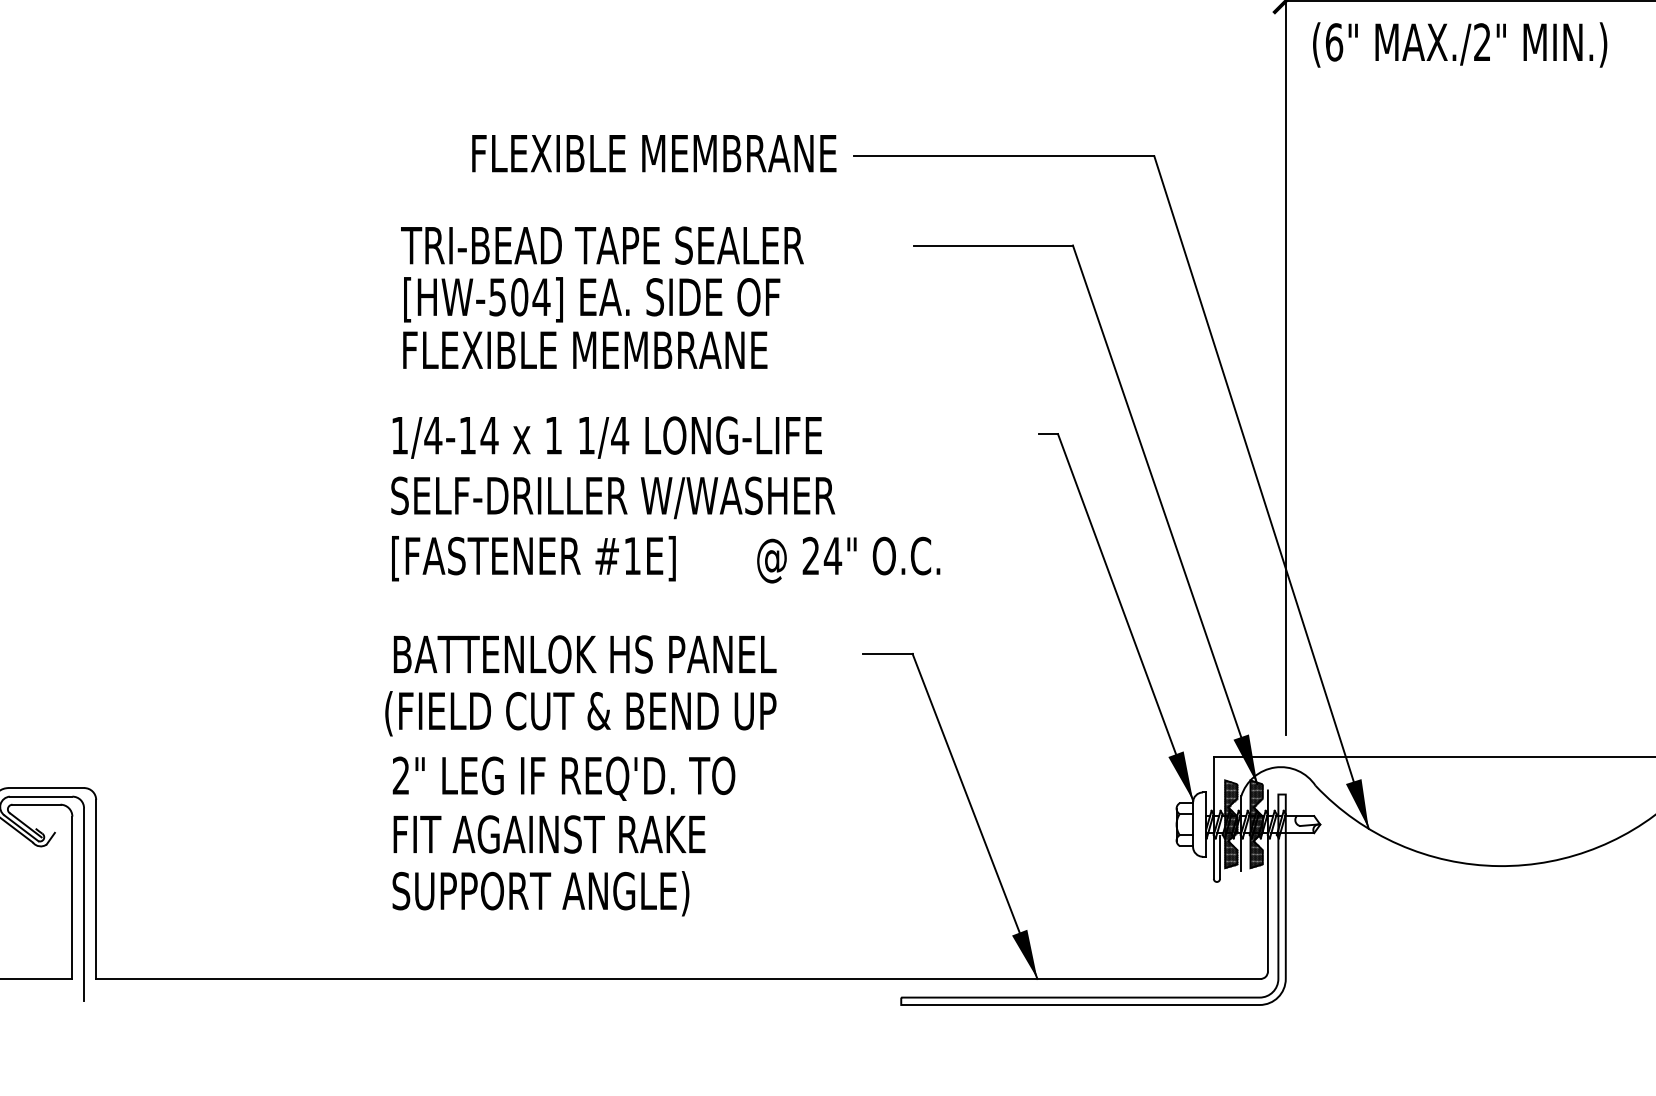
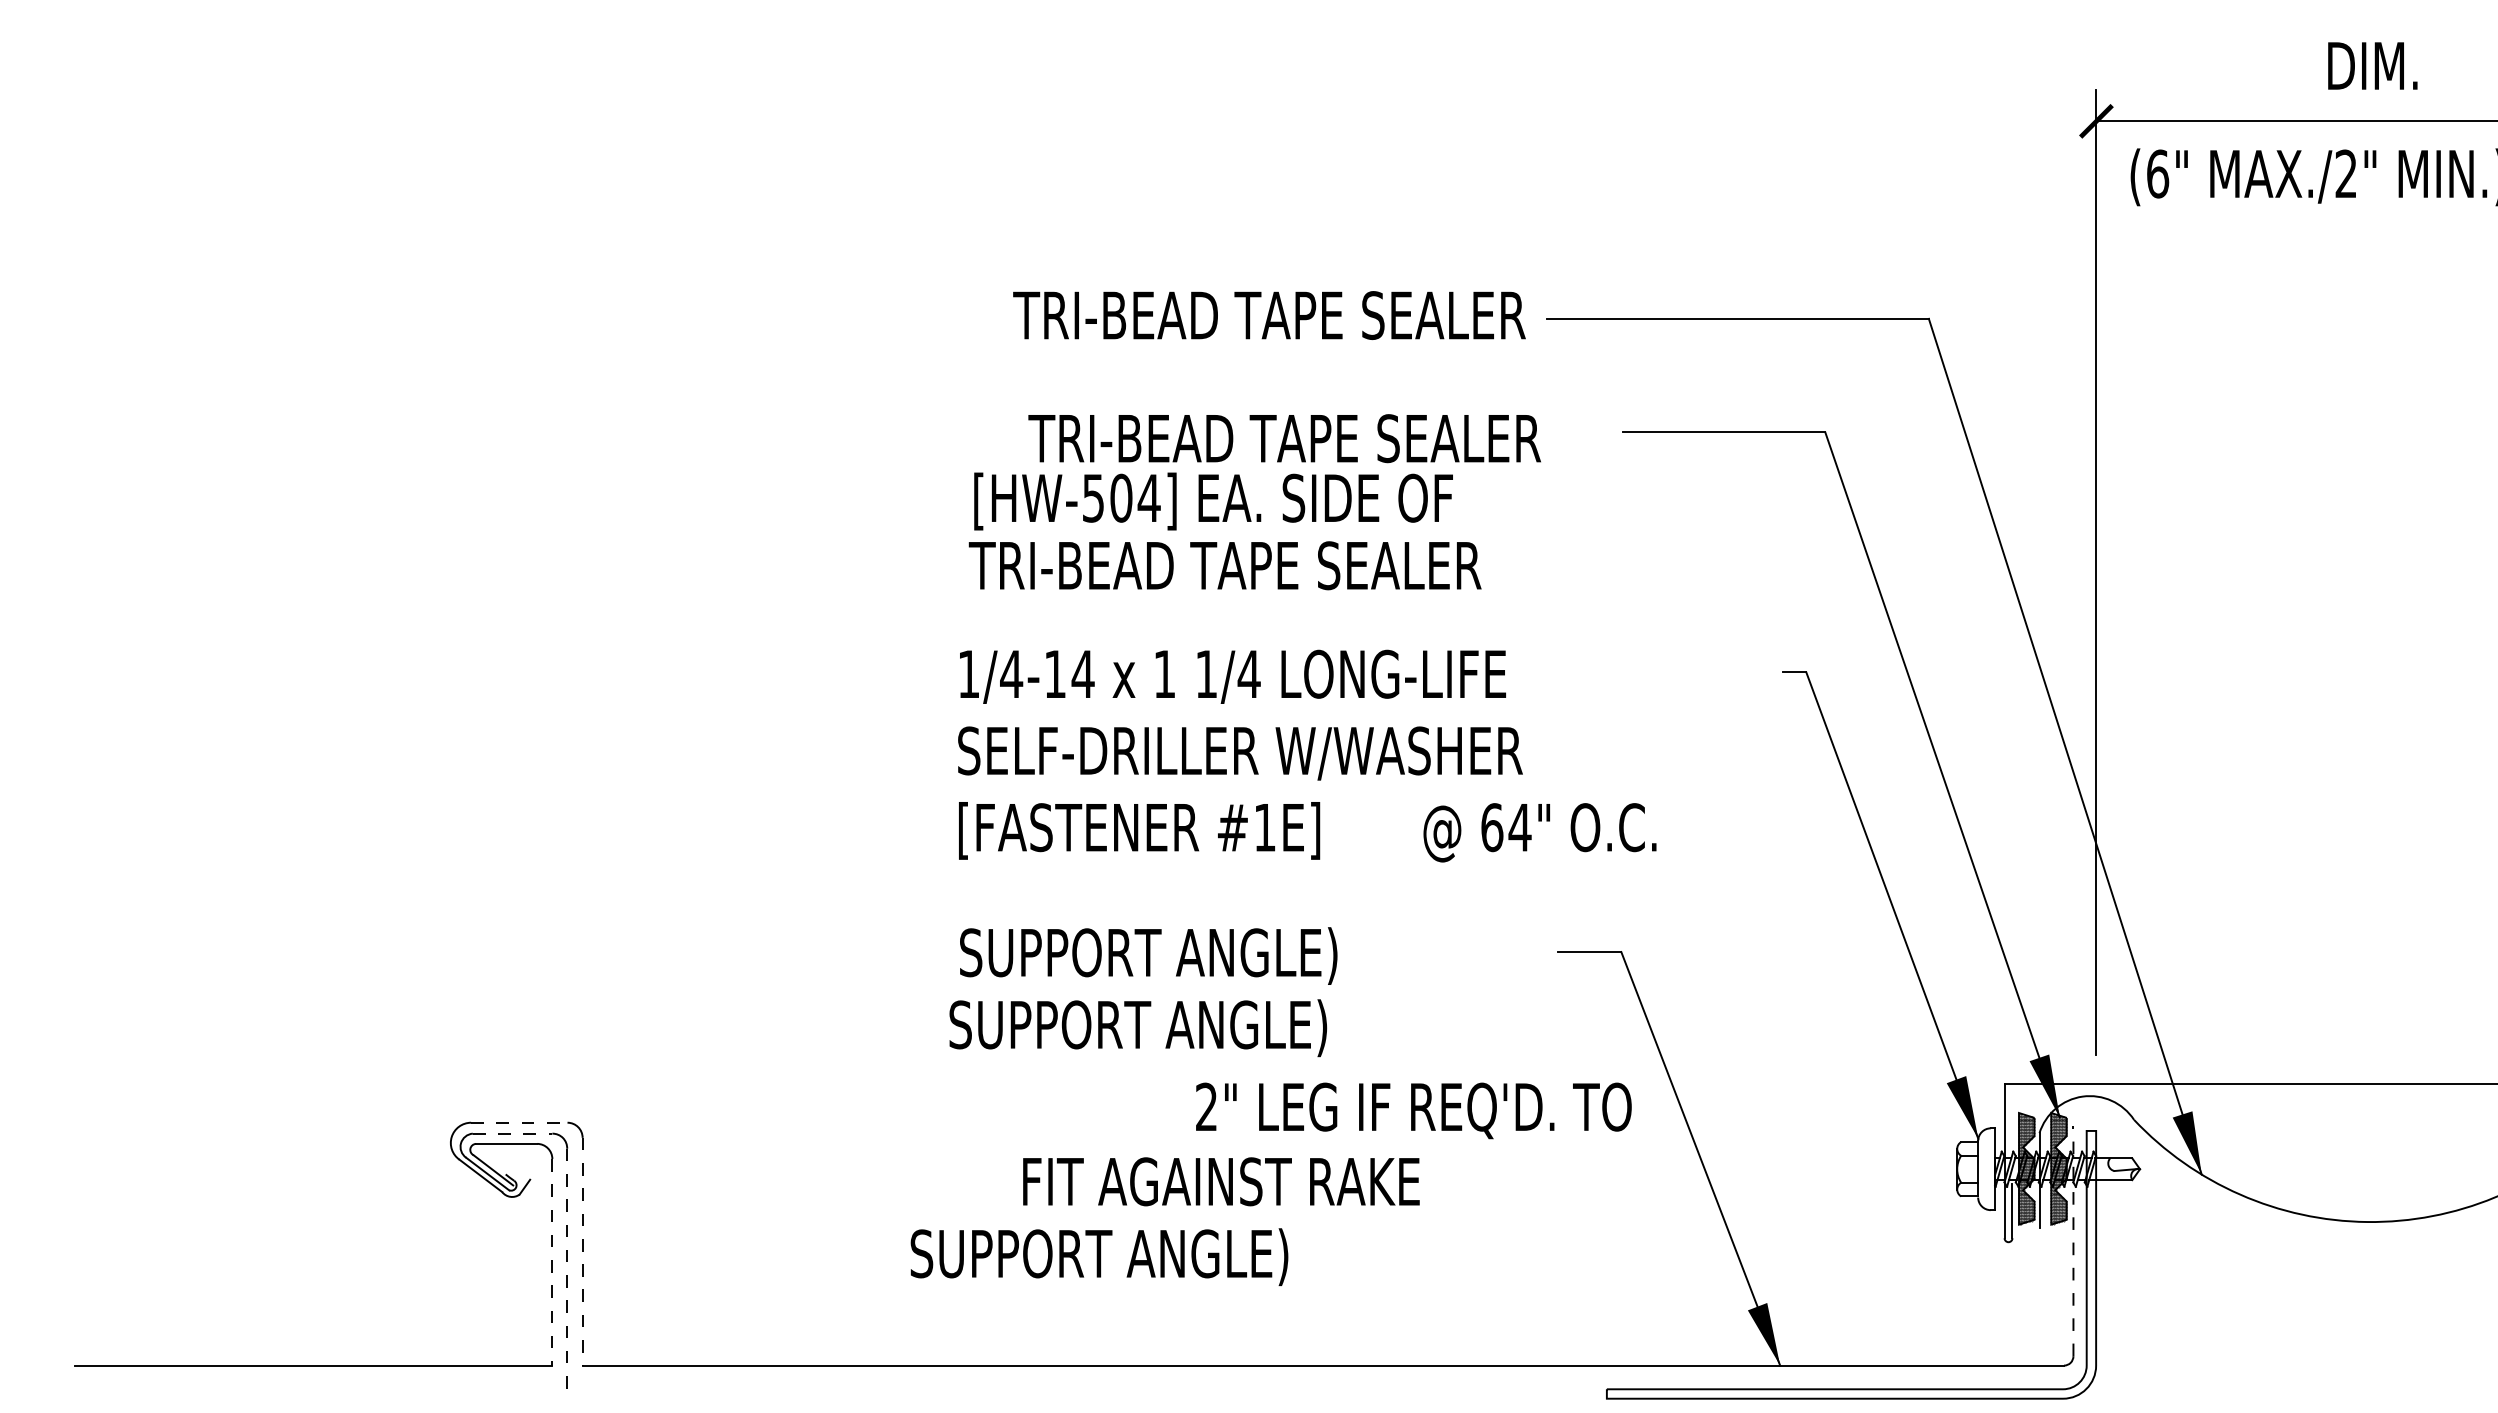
text: (636, 153) -> (1269, 315), FLEXIBLE MEMBRANE -> TRI-BEAD TAPE SEALER
text: (602, 245) -> (1284, 438), moved
text: (600, 350) -> (1224, 565), FLEXIBLE MEMBRANE -> TRI-BEAD TAPE SEALER
text: (811, 556) -> (1492, 827), 24" -> 64"
text: (584, 656) -> (1204, 955), BATTENLOK HS PANEL -> SUPPORT ANGLE)
text: (580, 714) -> (1198, 1028), (FIELD CUT & BEND UP -> SUPPORT ANGLE)
text: (563, 778) -> (1413, 1110), moved
line: (46, 787) -> (519, 1122), solid -> dashed
line: (41, 796) -> (512, 1133), solid -> dashed
text: (549, 834) -> (1221, 1181), moved
line: (1268, 880) -> (2073, 1240), solid -> dashed
line: (96, 889) -> (582, 1251), solid -> dashed
text: (540, 893) -> (1099, 1256), moved
line: (72, 897) -> (552, 1262), solid -> dashed
line: (84, 905) -> (567, 1271), solid -> dashed

